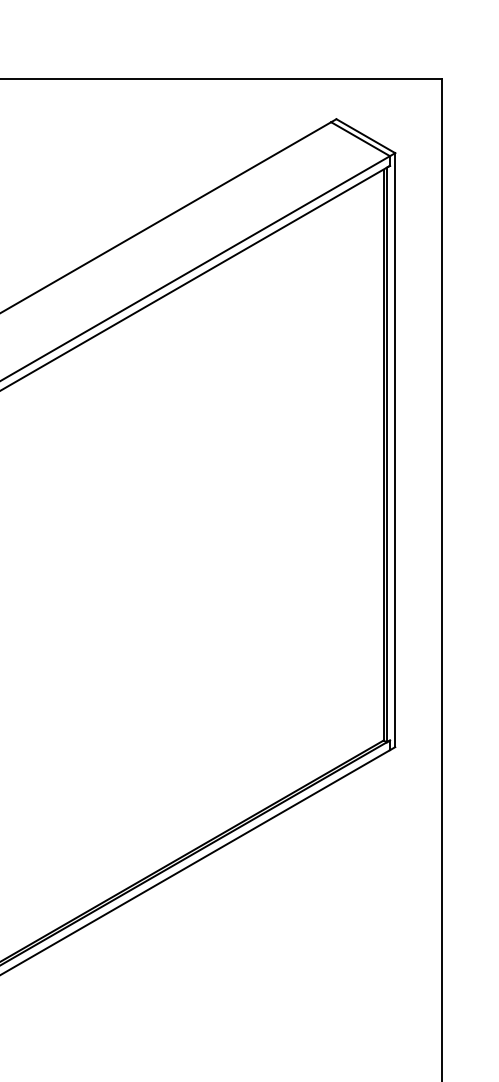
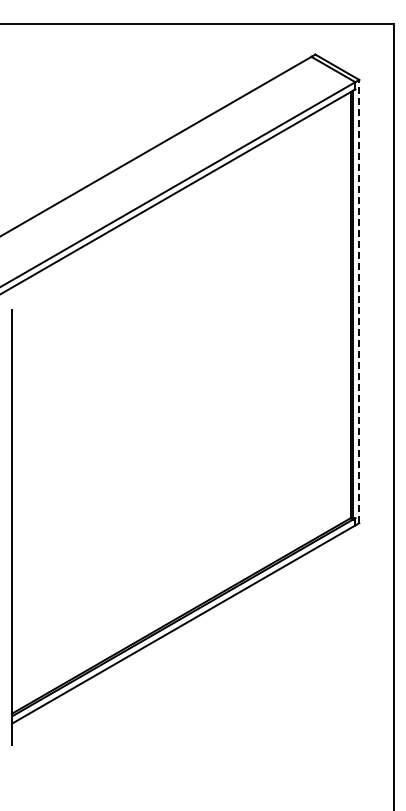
line: (395, 450) -> (359, 301), solid -> dashed

